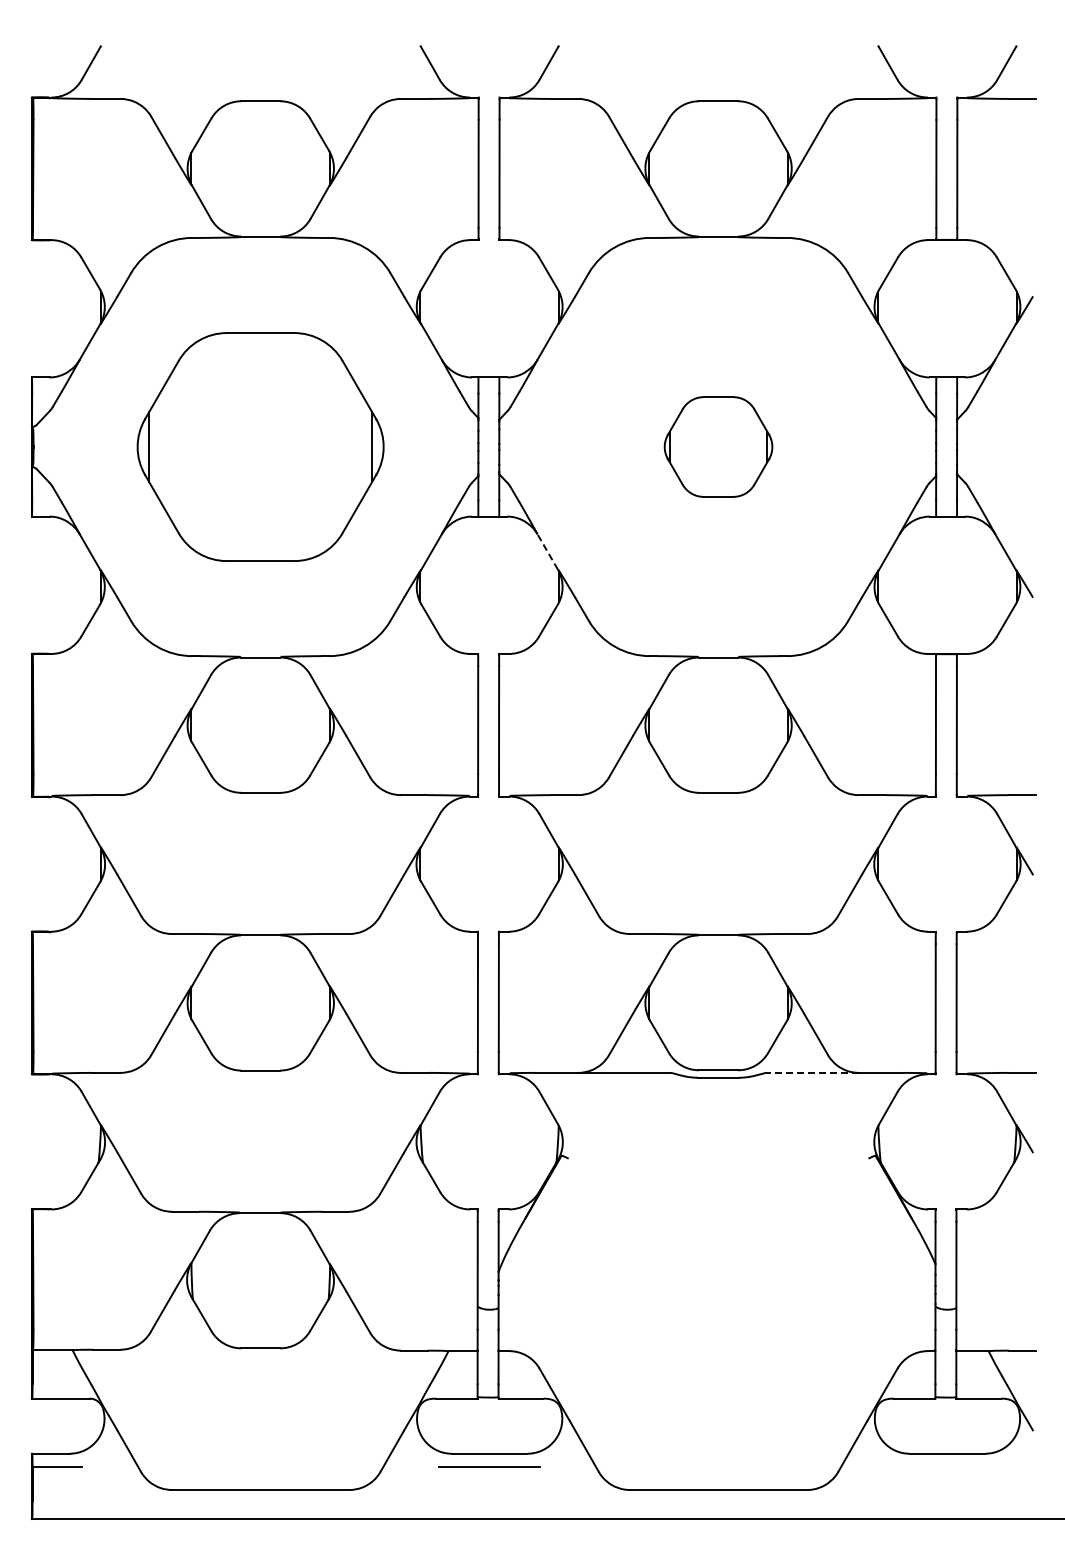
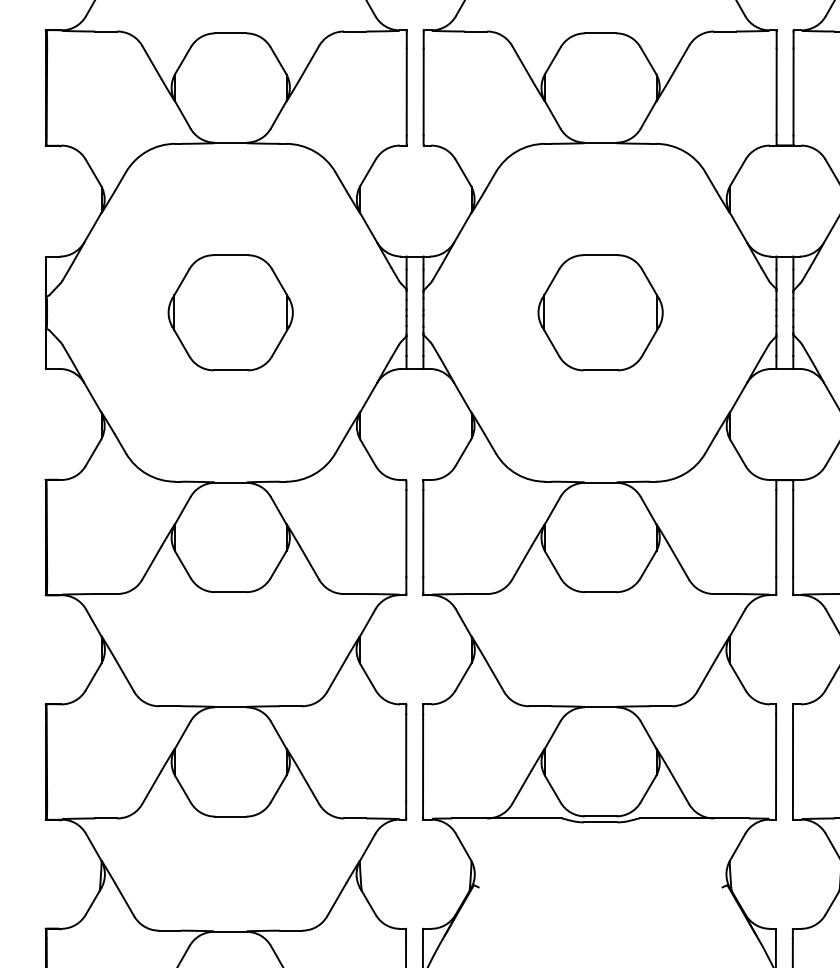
part: (260, 446) -> (230, 312), size x0.62
part: (718, 446) -> (600, 312), size x1.43
line: (547, 551) -> (462, 397), dashed -> solid
line: (812, 1072) -> (676, 818), dashed -> solid

